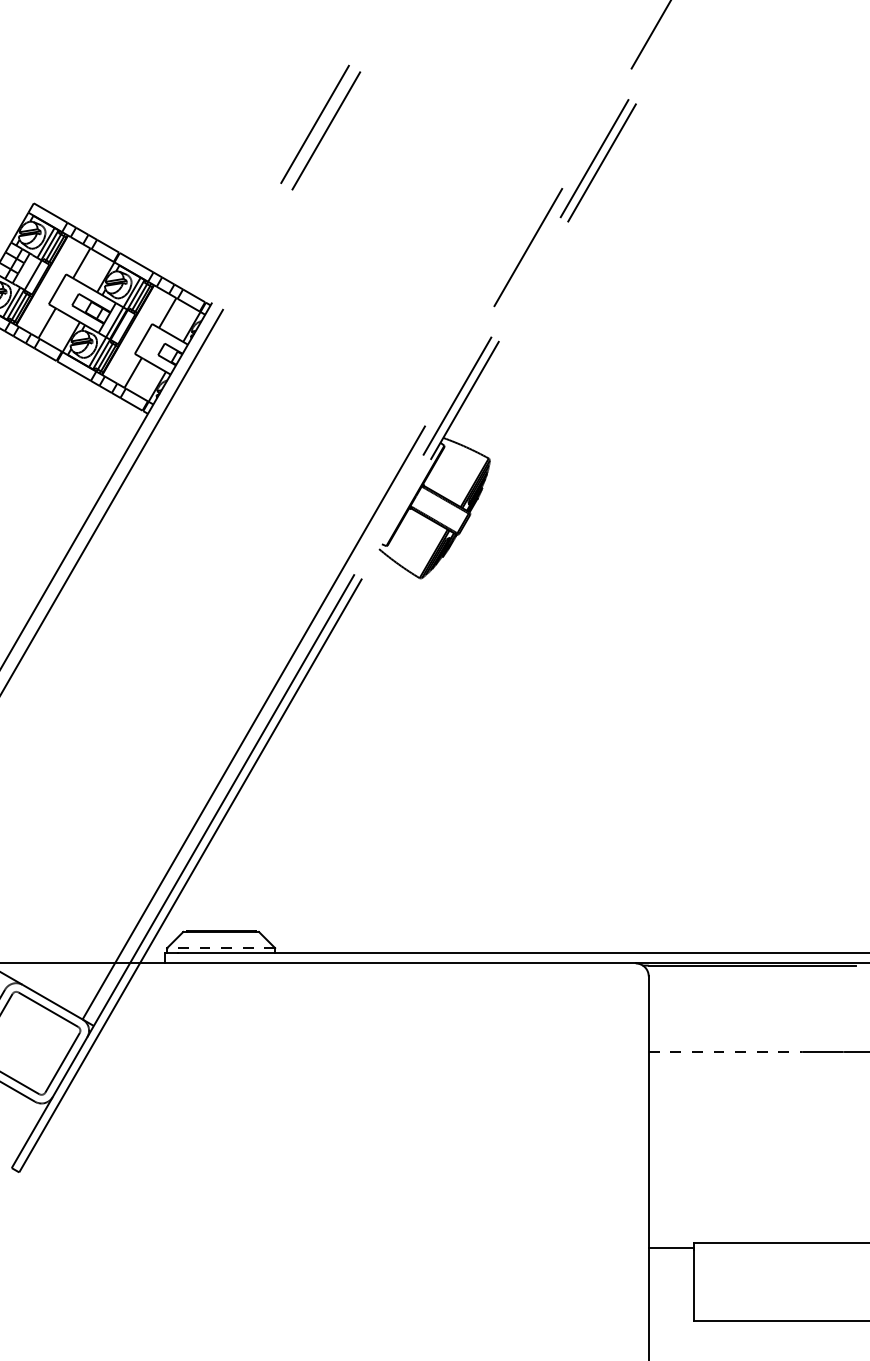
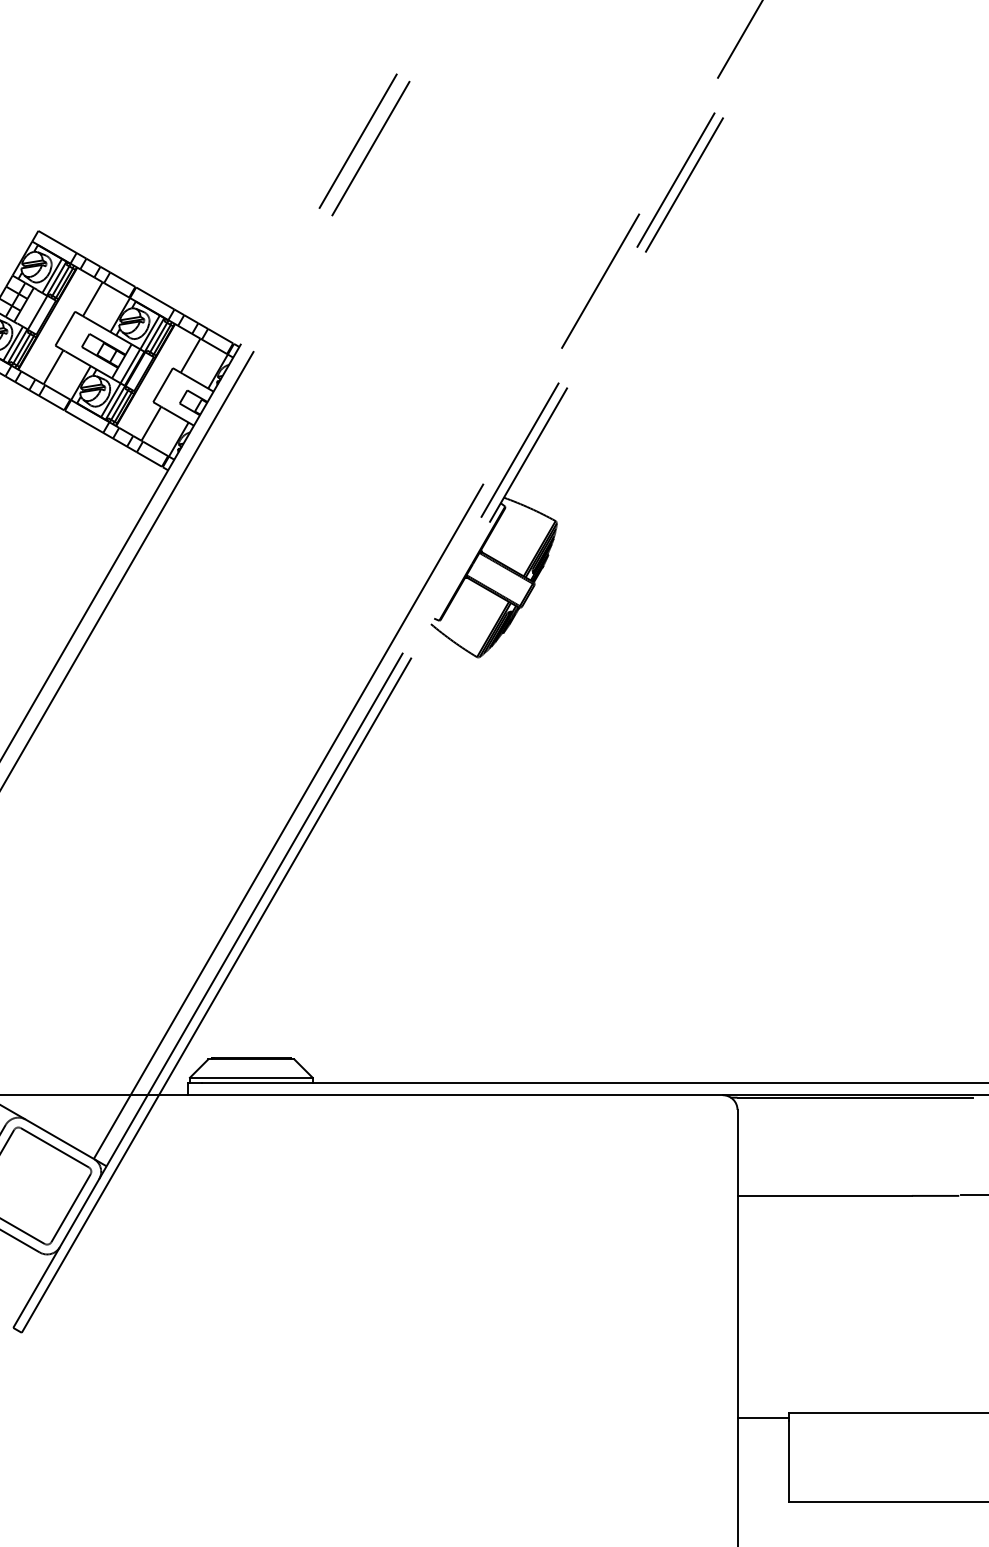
line: (220, 947) -> (250, 1077), dashed -> solid
line: (726, 1051) -> (825, 1195), dashed -> solid

